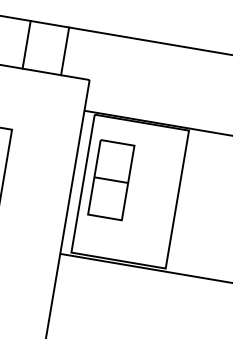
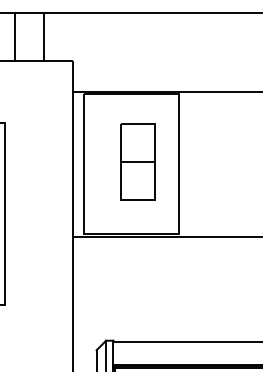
line: (26, 44) -> (14, 36), moved
part: (111, 179) -> (137, 161), moved

